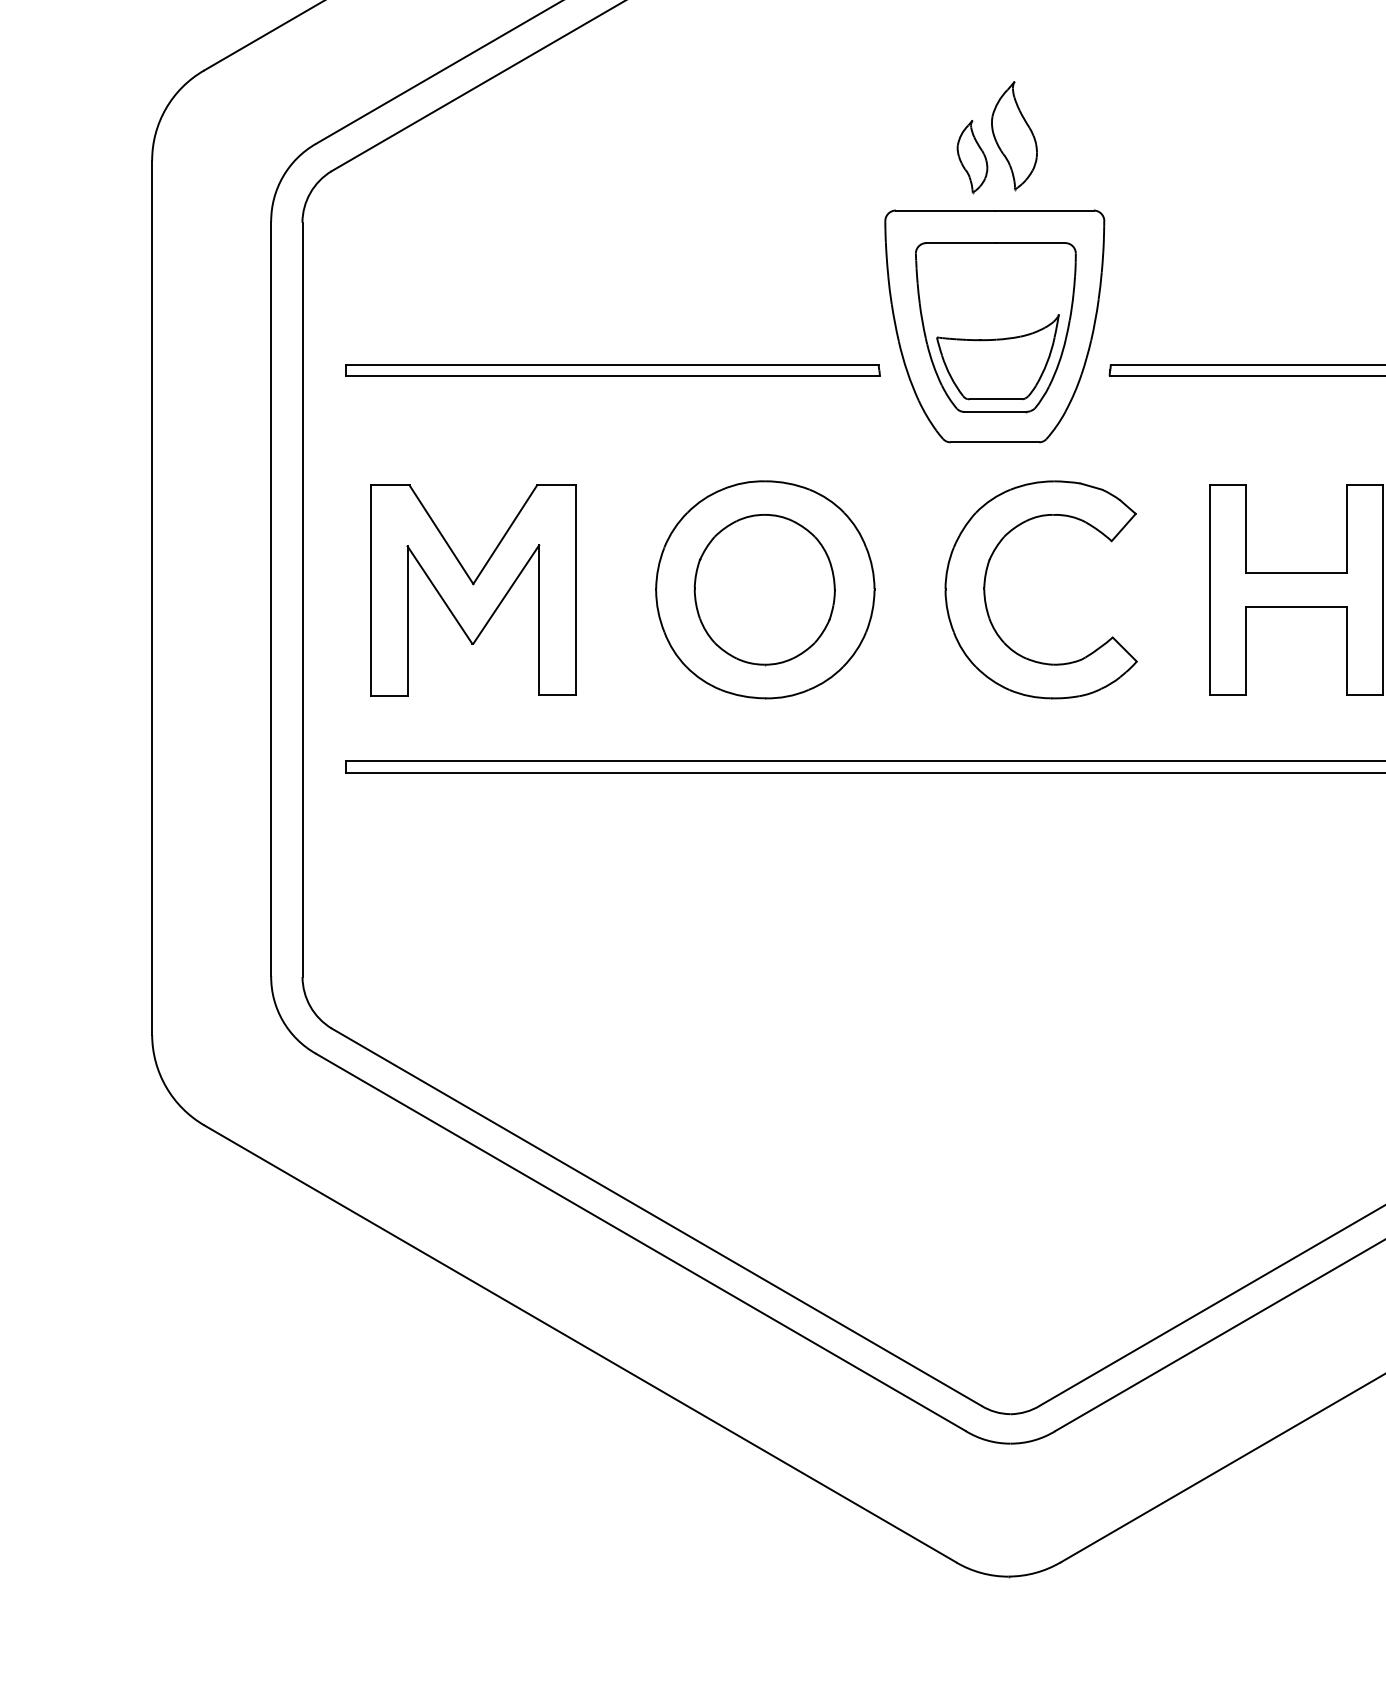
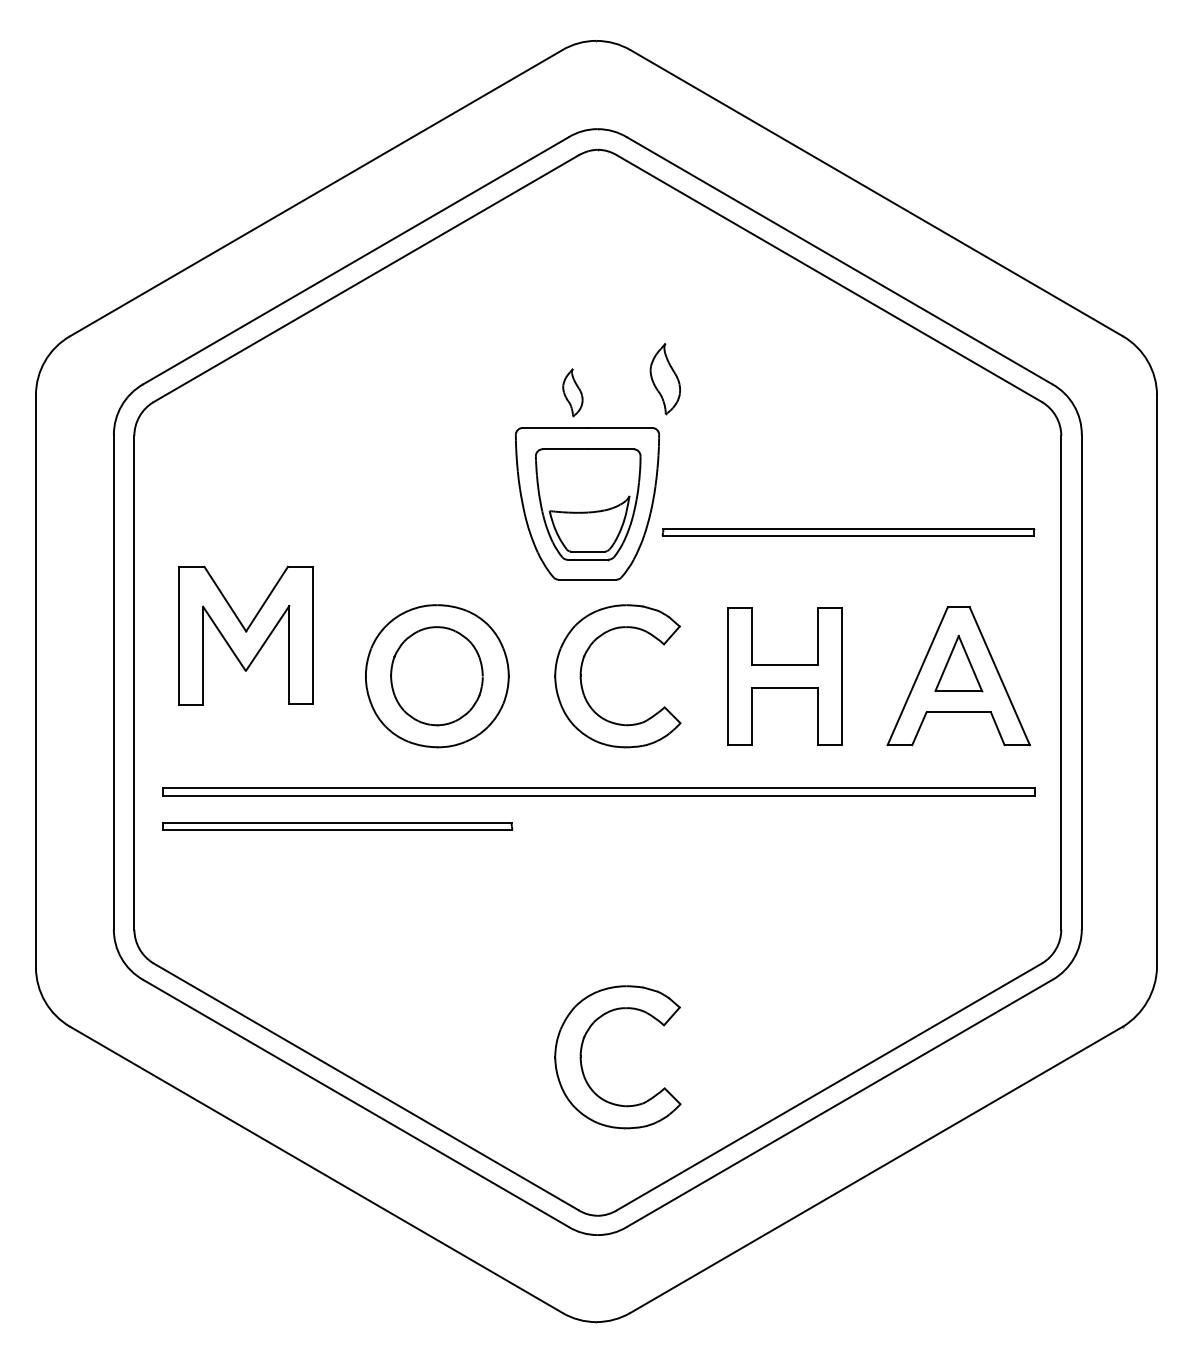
part: (1013, 136) -> (664, 379), moved
part: (612, 370) -> (337, 826), moved
part: (472, 590) -> (245, 635), moved
part: (987, 1183) -> (582, 1064), added

